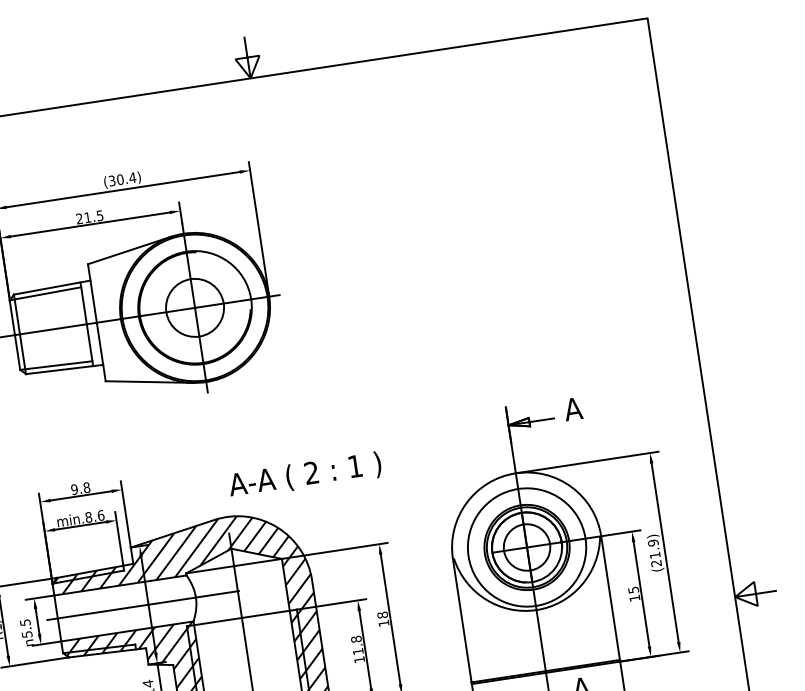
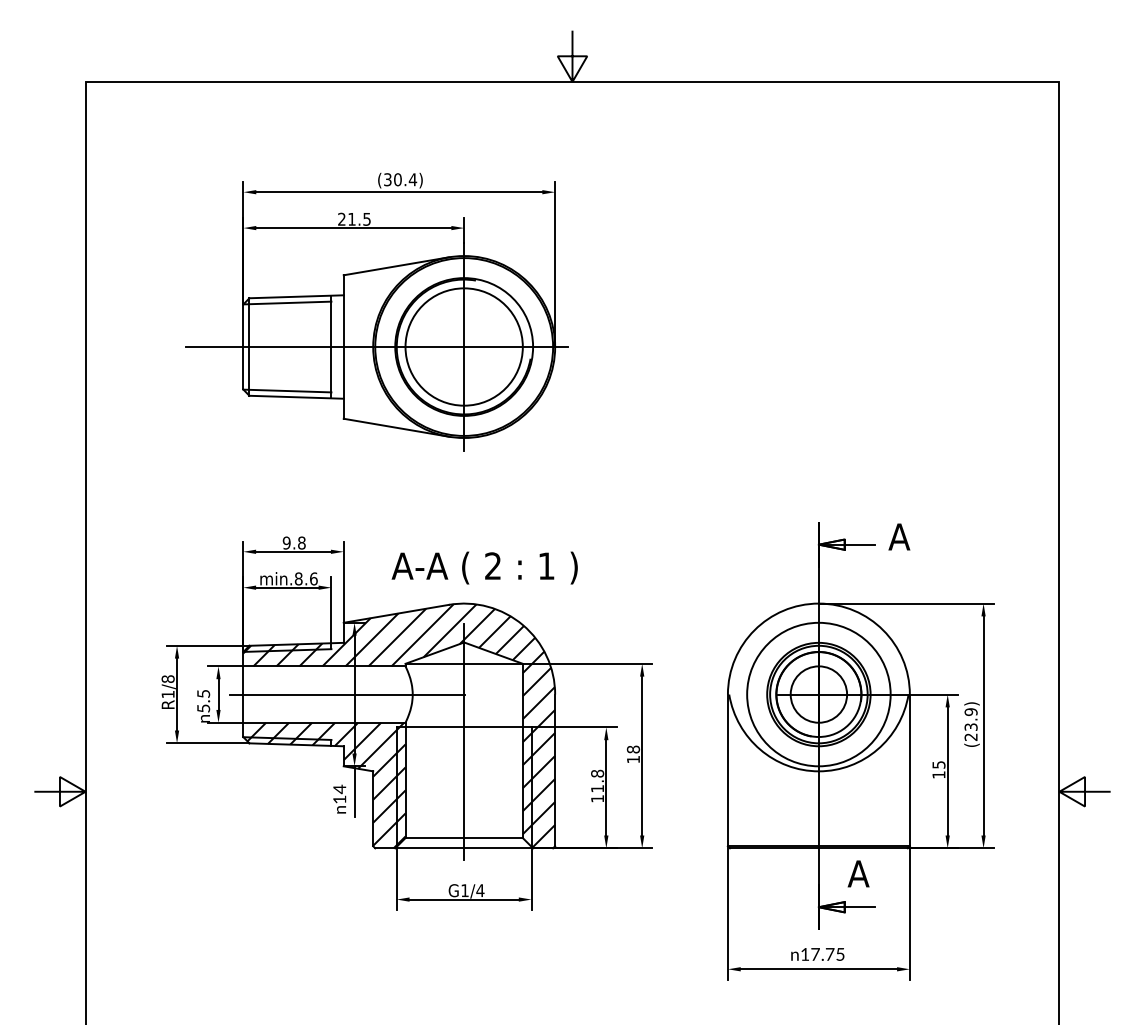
circle: (194, 307) -> (463, 346), size x1.67
text: (304, 475) -> (484, 567), moved
text: (654, 554) -> (970, 726), (21.9) -> (23.9)

